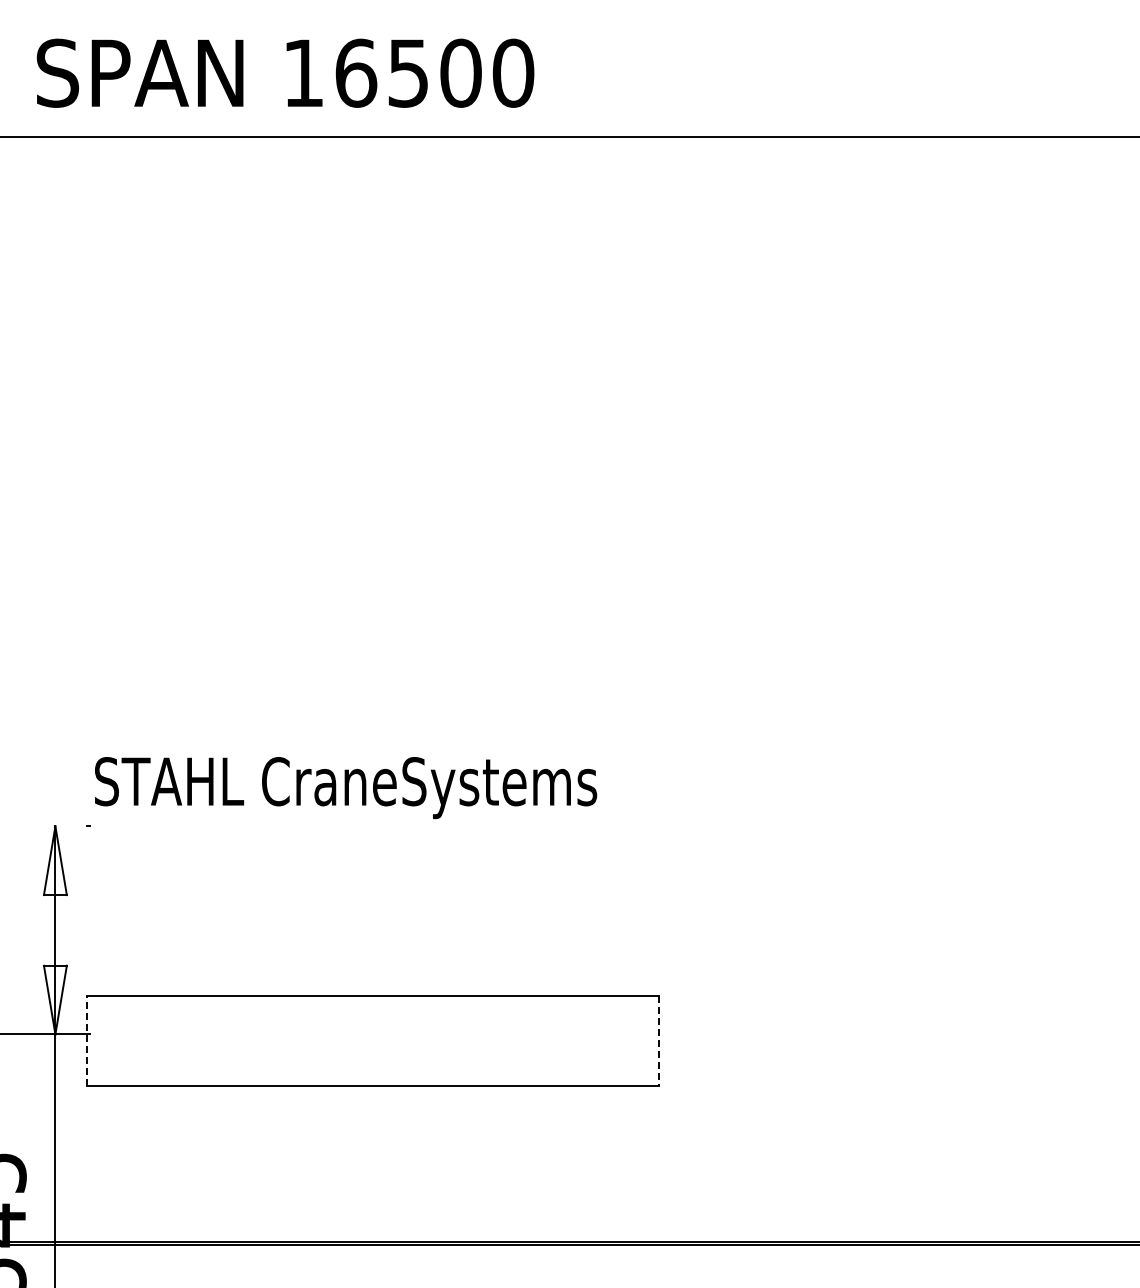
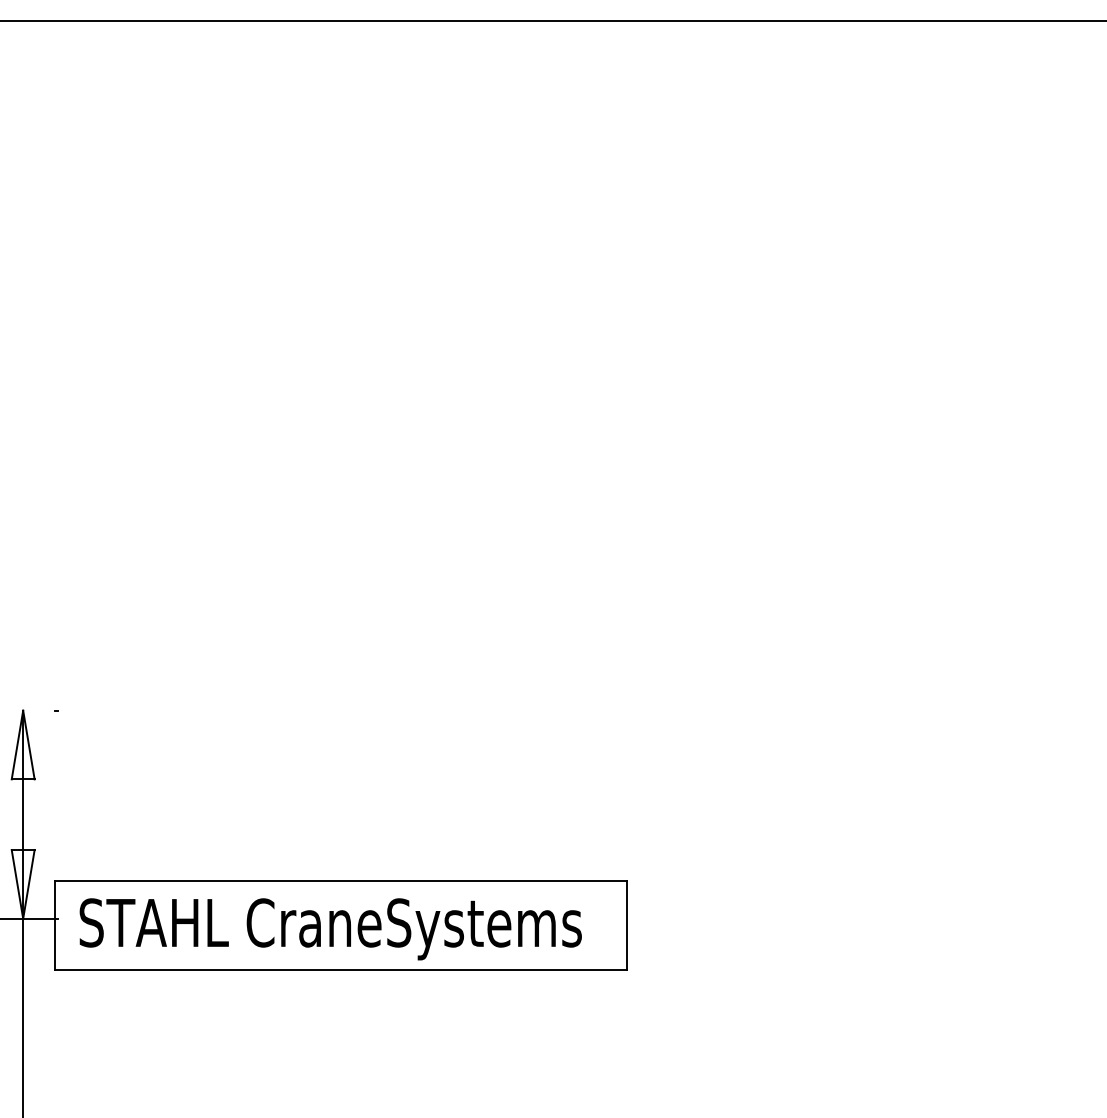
text: (346, 788) -> (331, 929), moved
line: (87, 1040) -> (55, 924), dashed -> solid
line: (658, 1040) -> (626, 924), dashed -> solid

